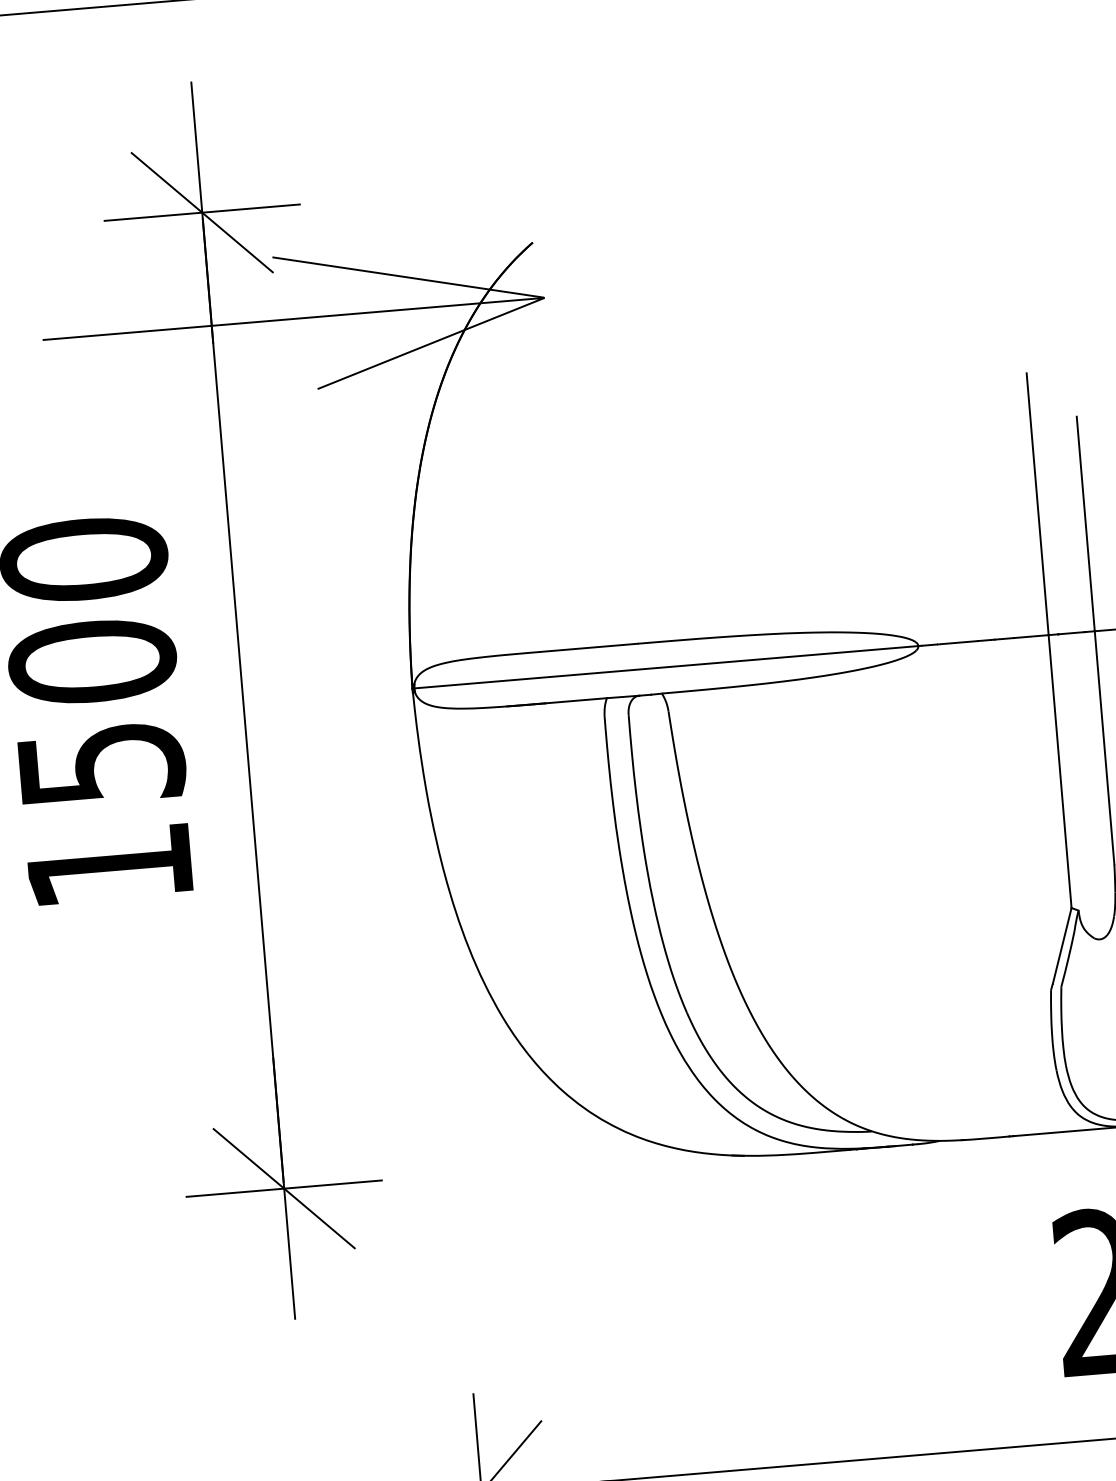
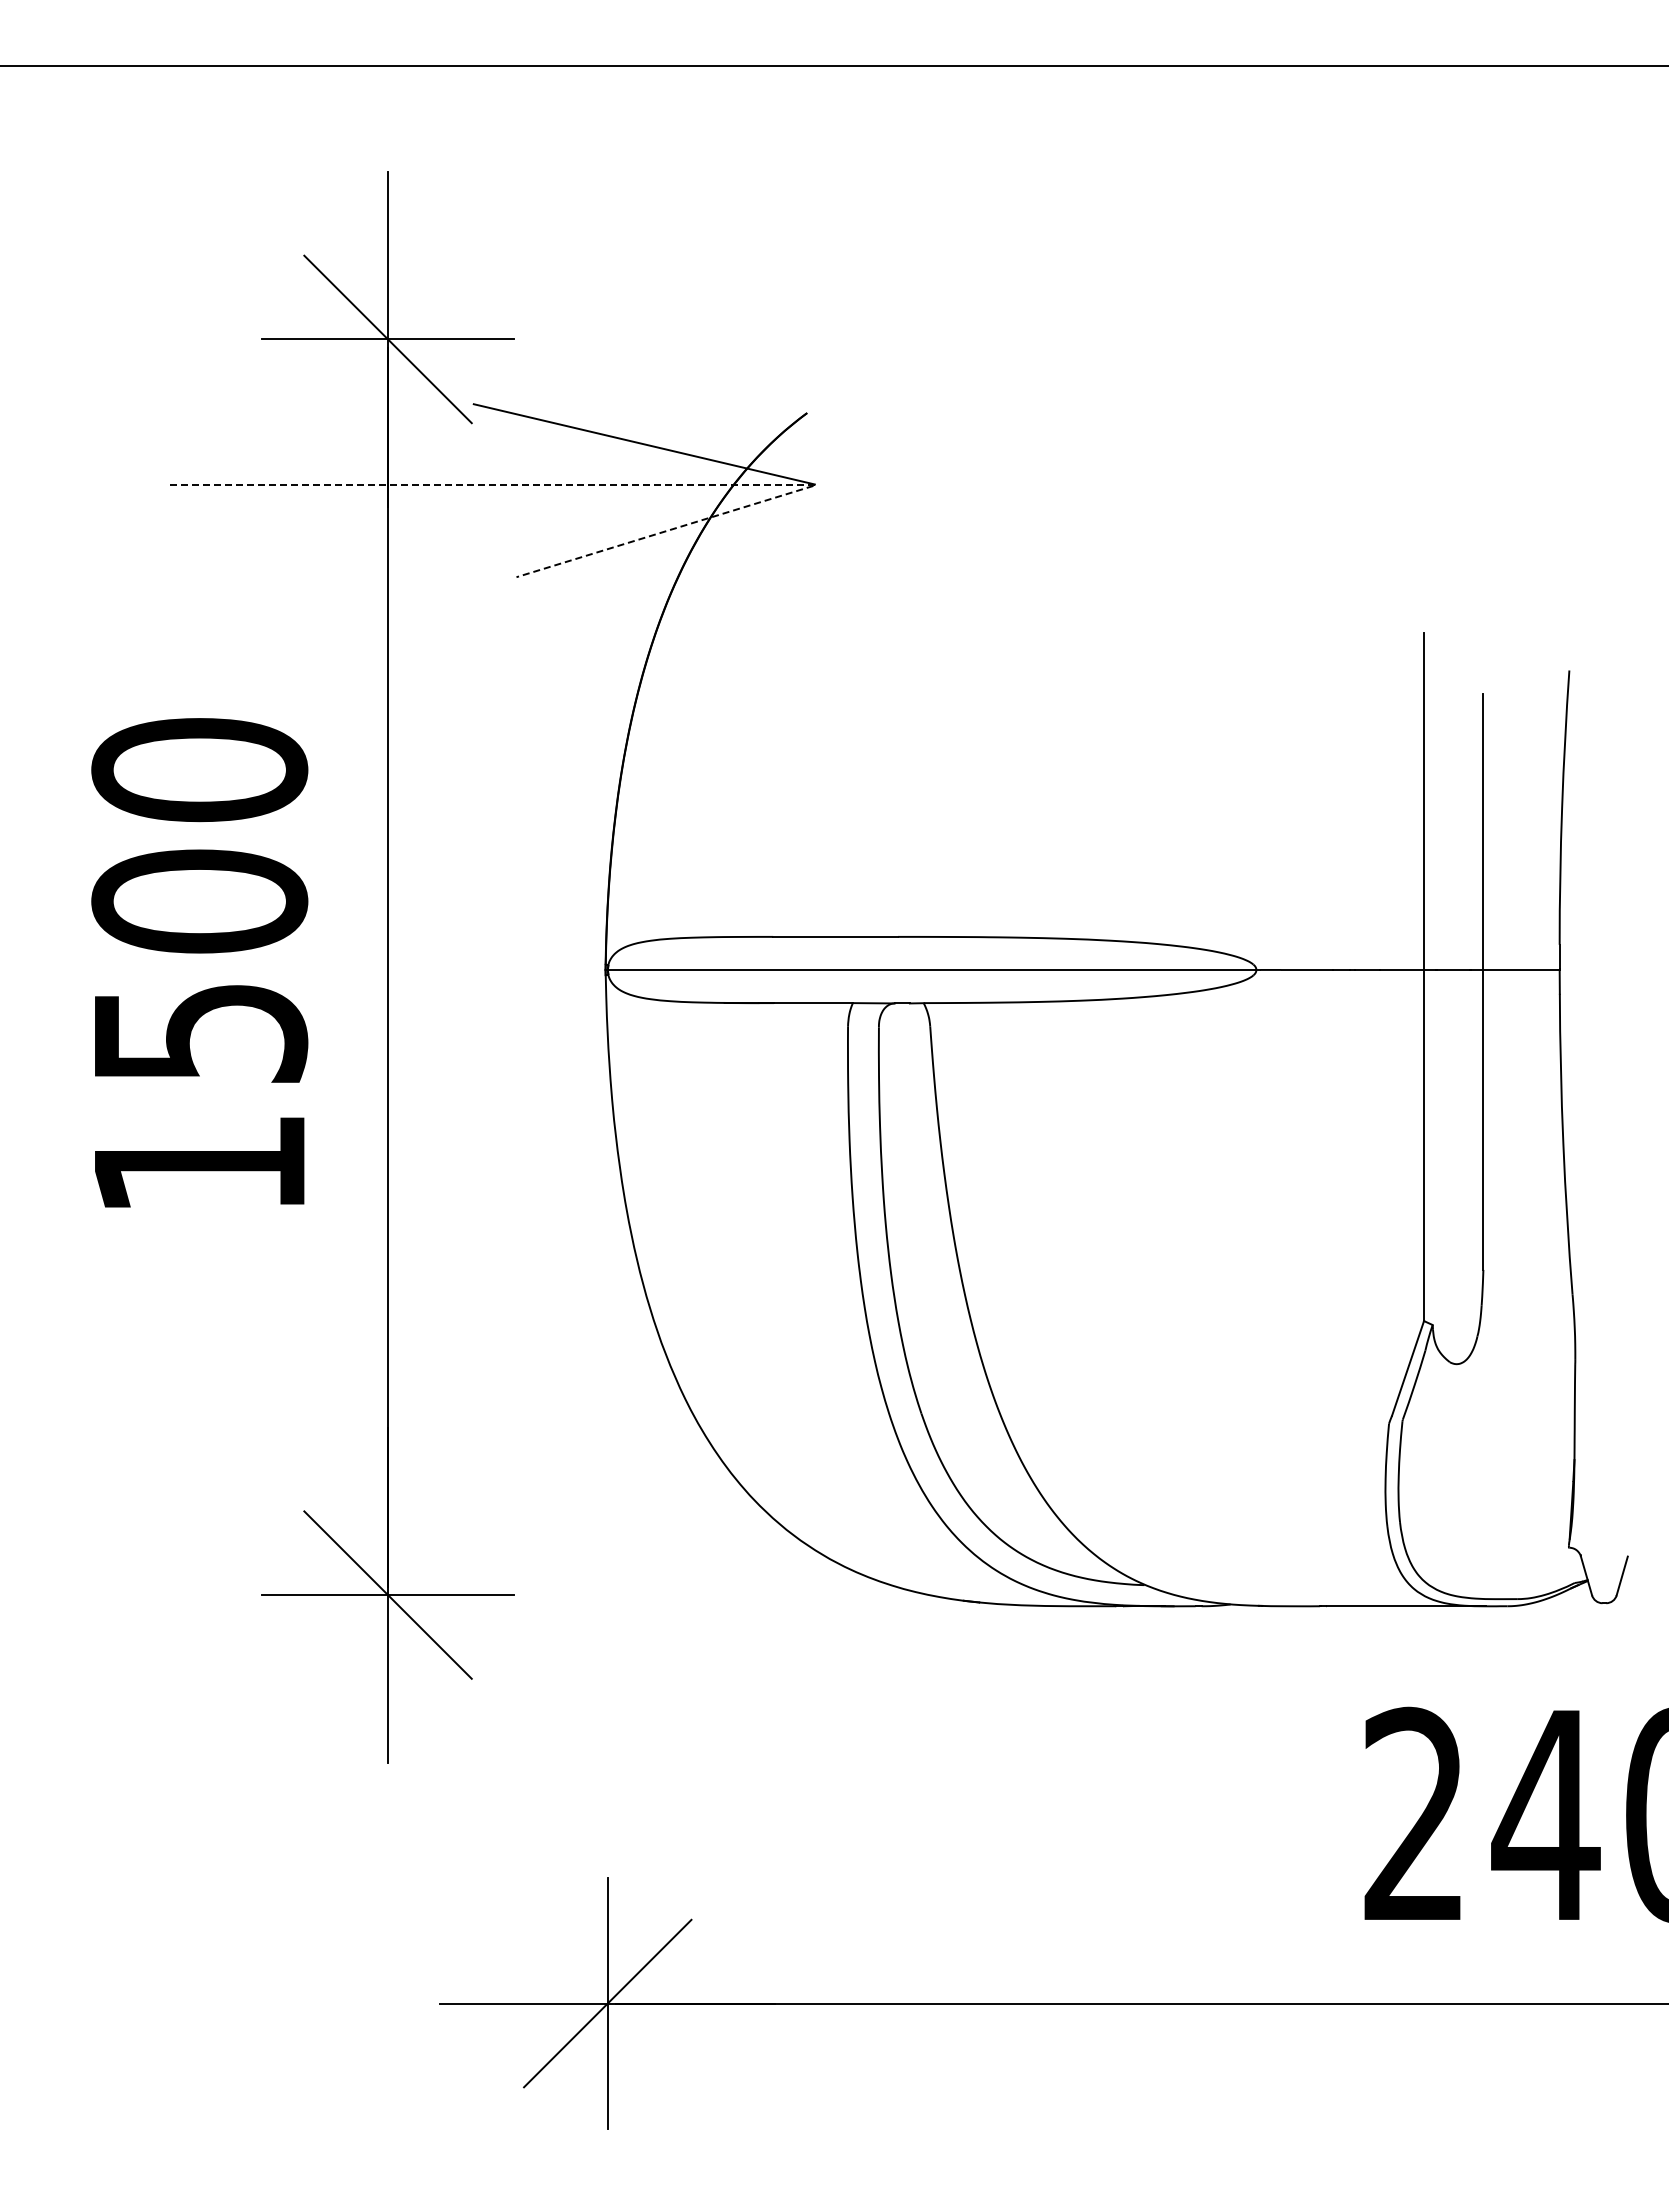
line: (416, 309) -> (651, 485), solid -> dashed

